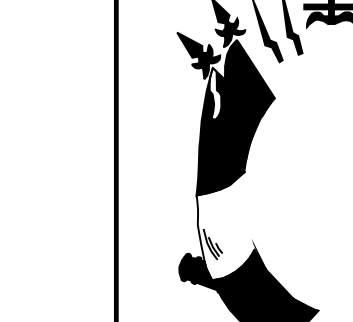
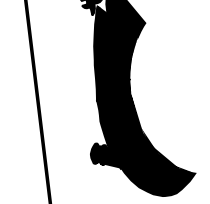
fill: (215, 93) -> (101, 24), added
fill: (225, 225) -> (120, 119), added

